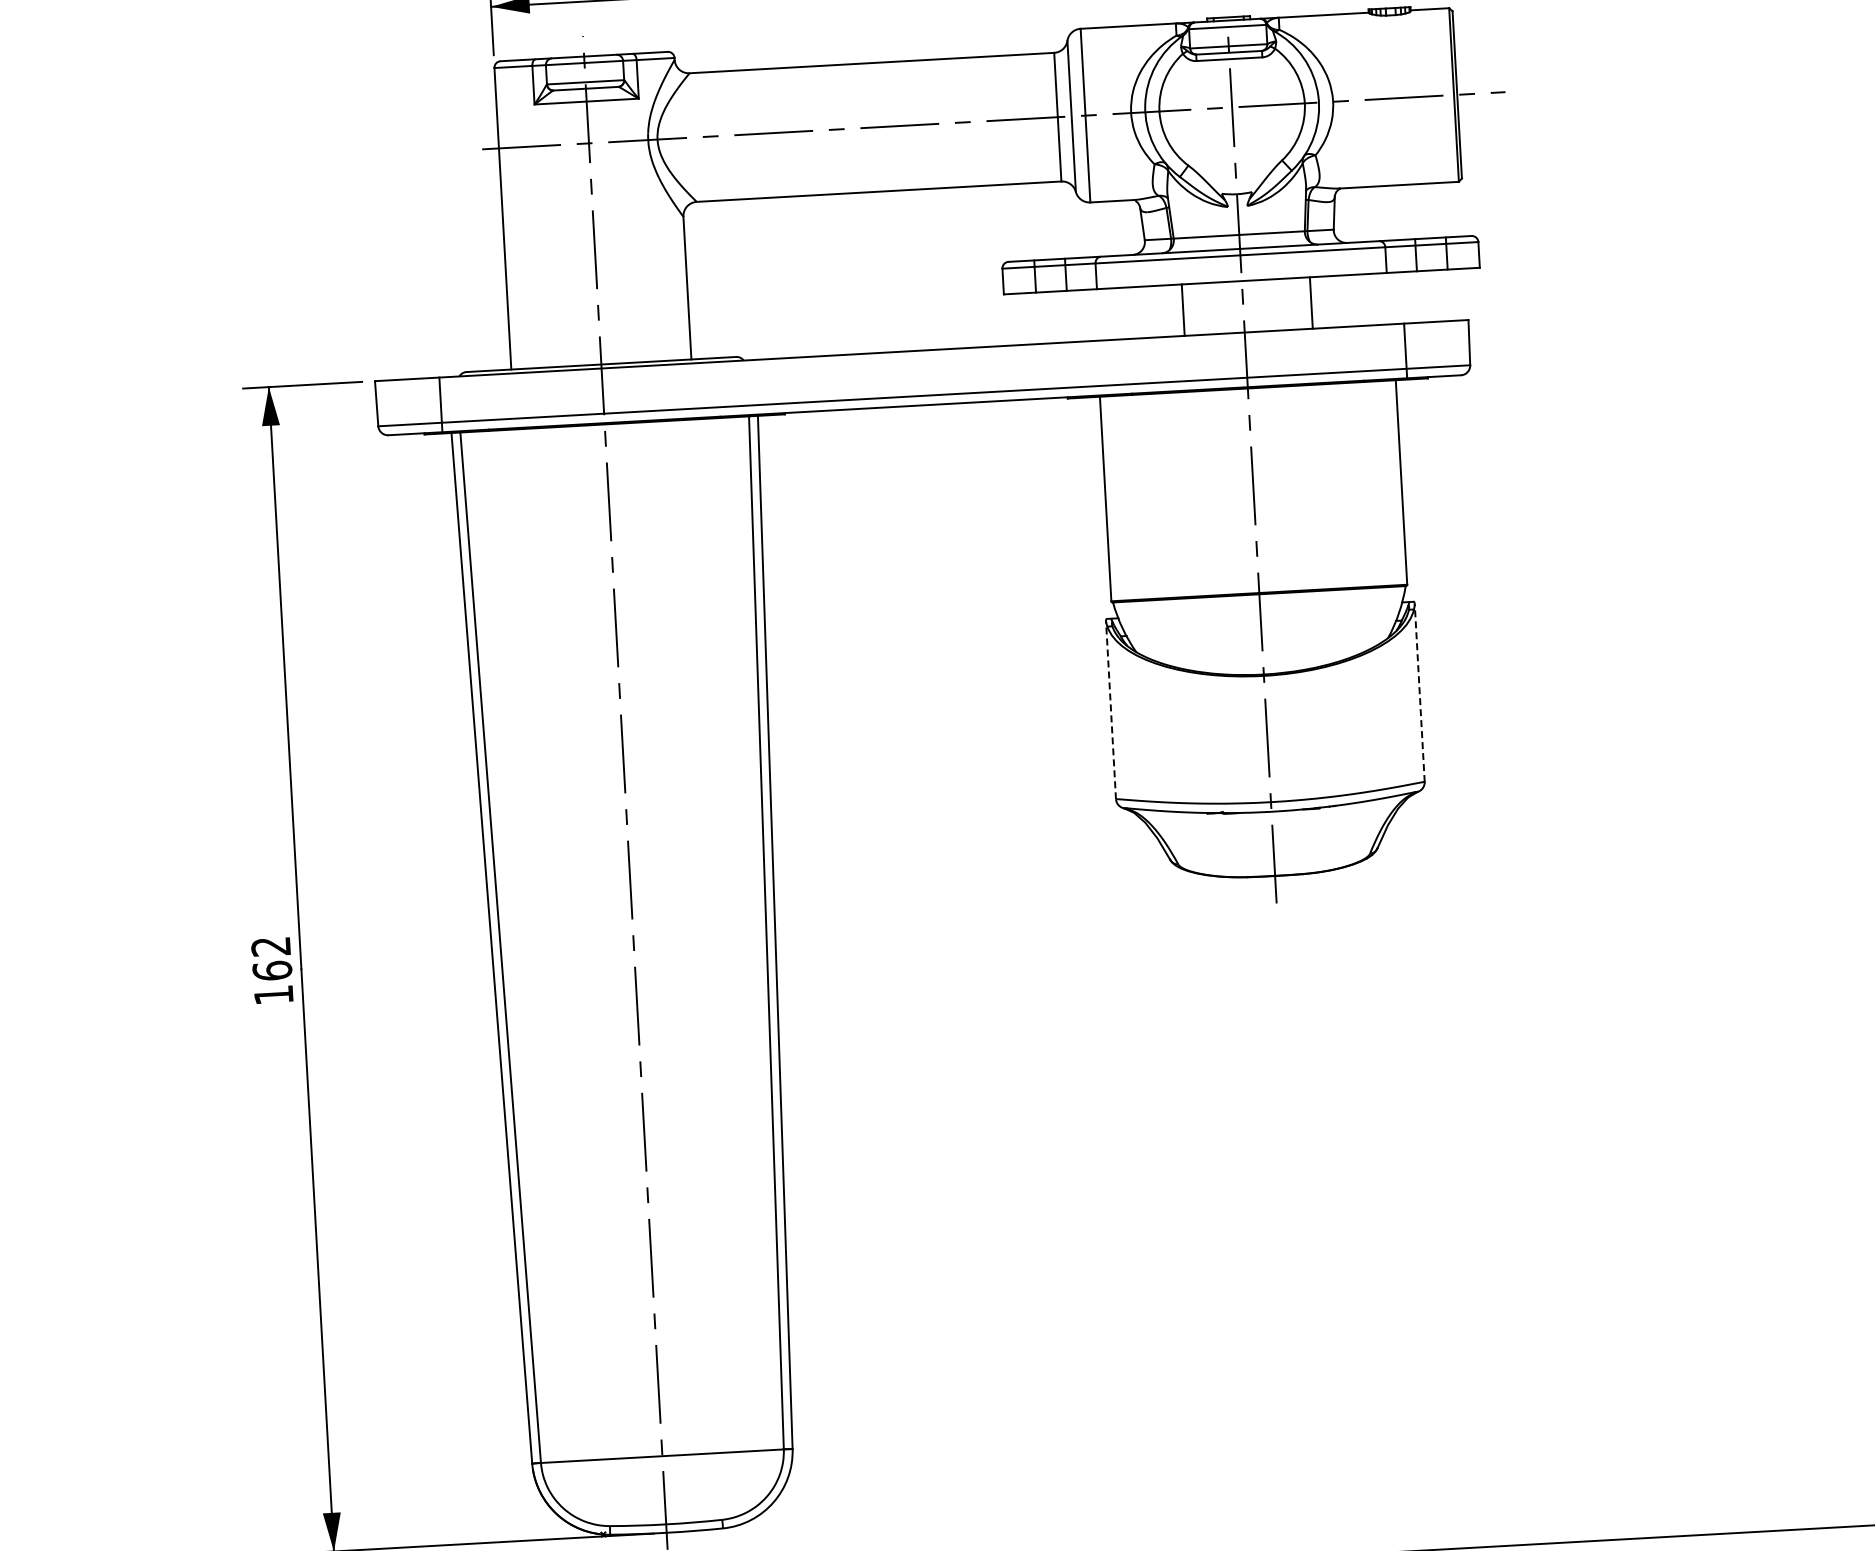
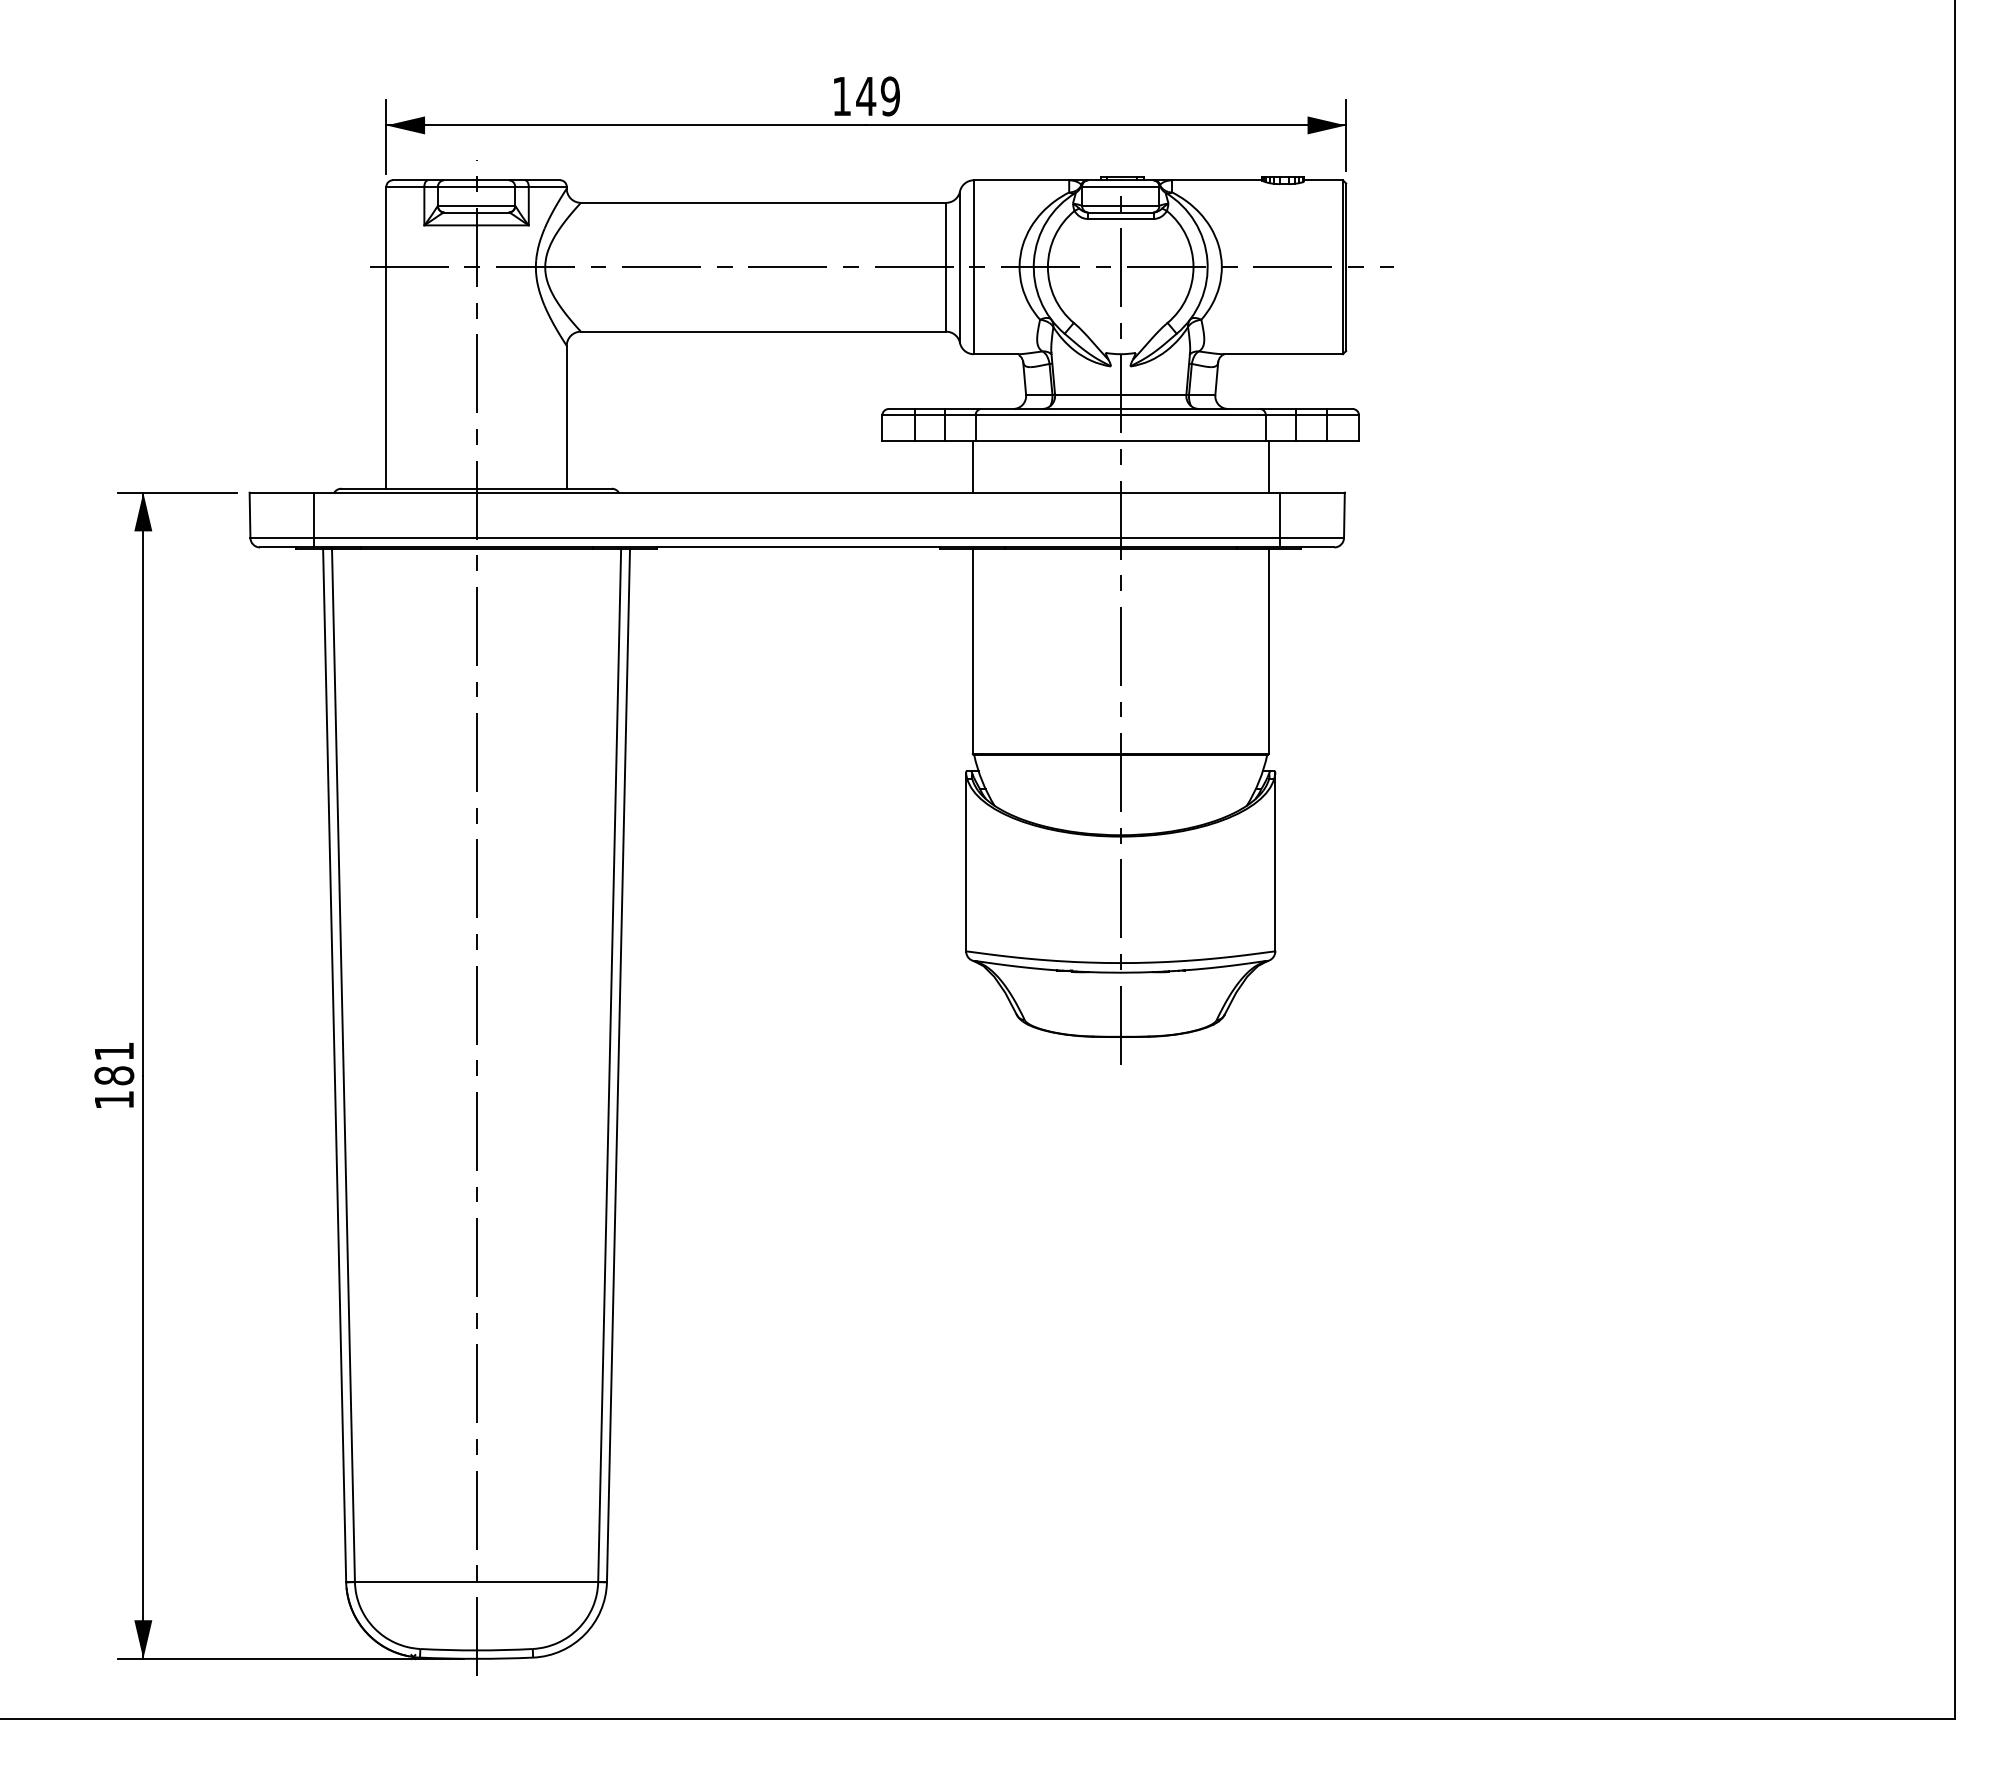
line: (1310, 302) -> (1268, 466), moved
line: (1183, 309) -> (972, 466), moved
line: (1419, 692) -> (1275, 861), dashed -> solid
line: (1111, 709) -> (966, 861), dashed -> solid
text: (271, 959) -> (114, 1064), 162 -> 181

